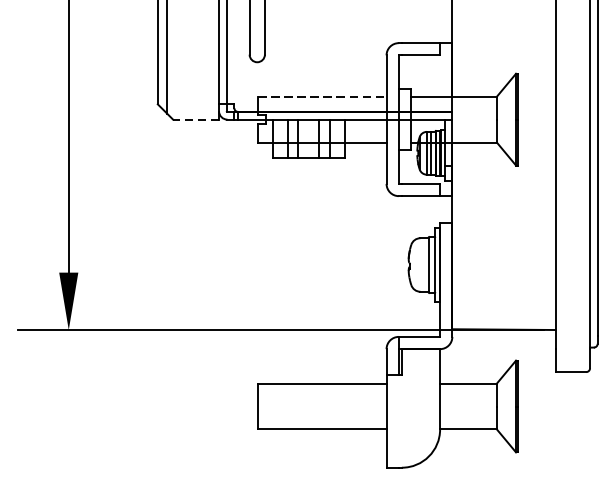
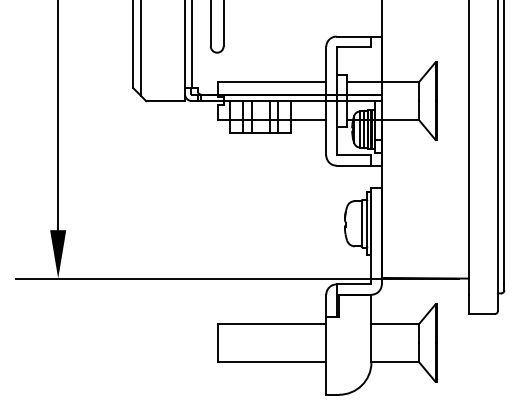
line: (322, 96) -> (272, 81), dashed -> solid
line: (195, 120) -> (165, 101), dashed -> solid

